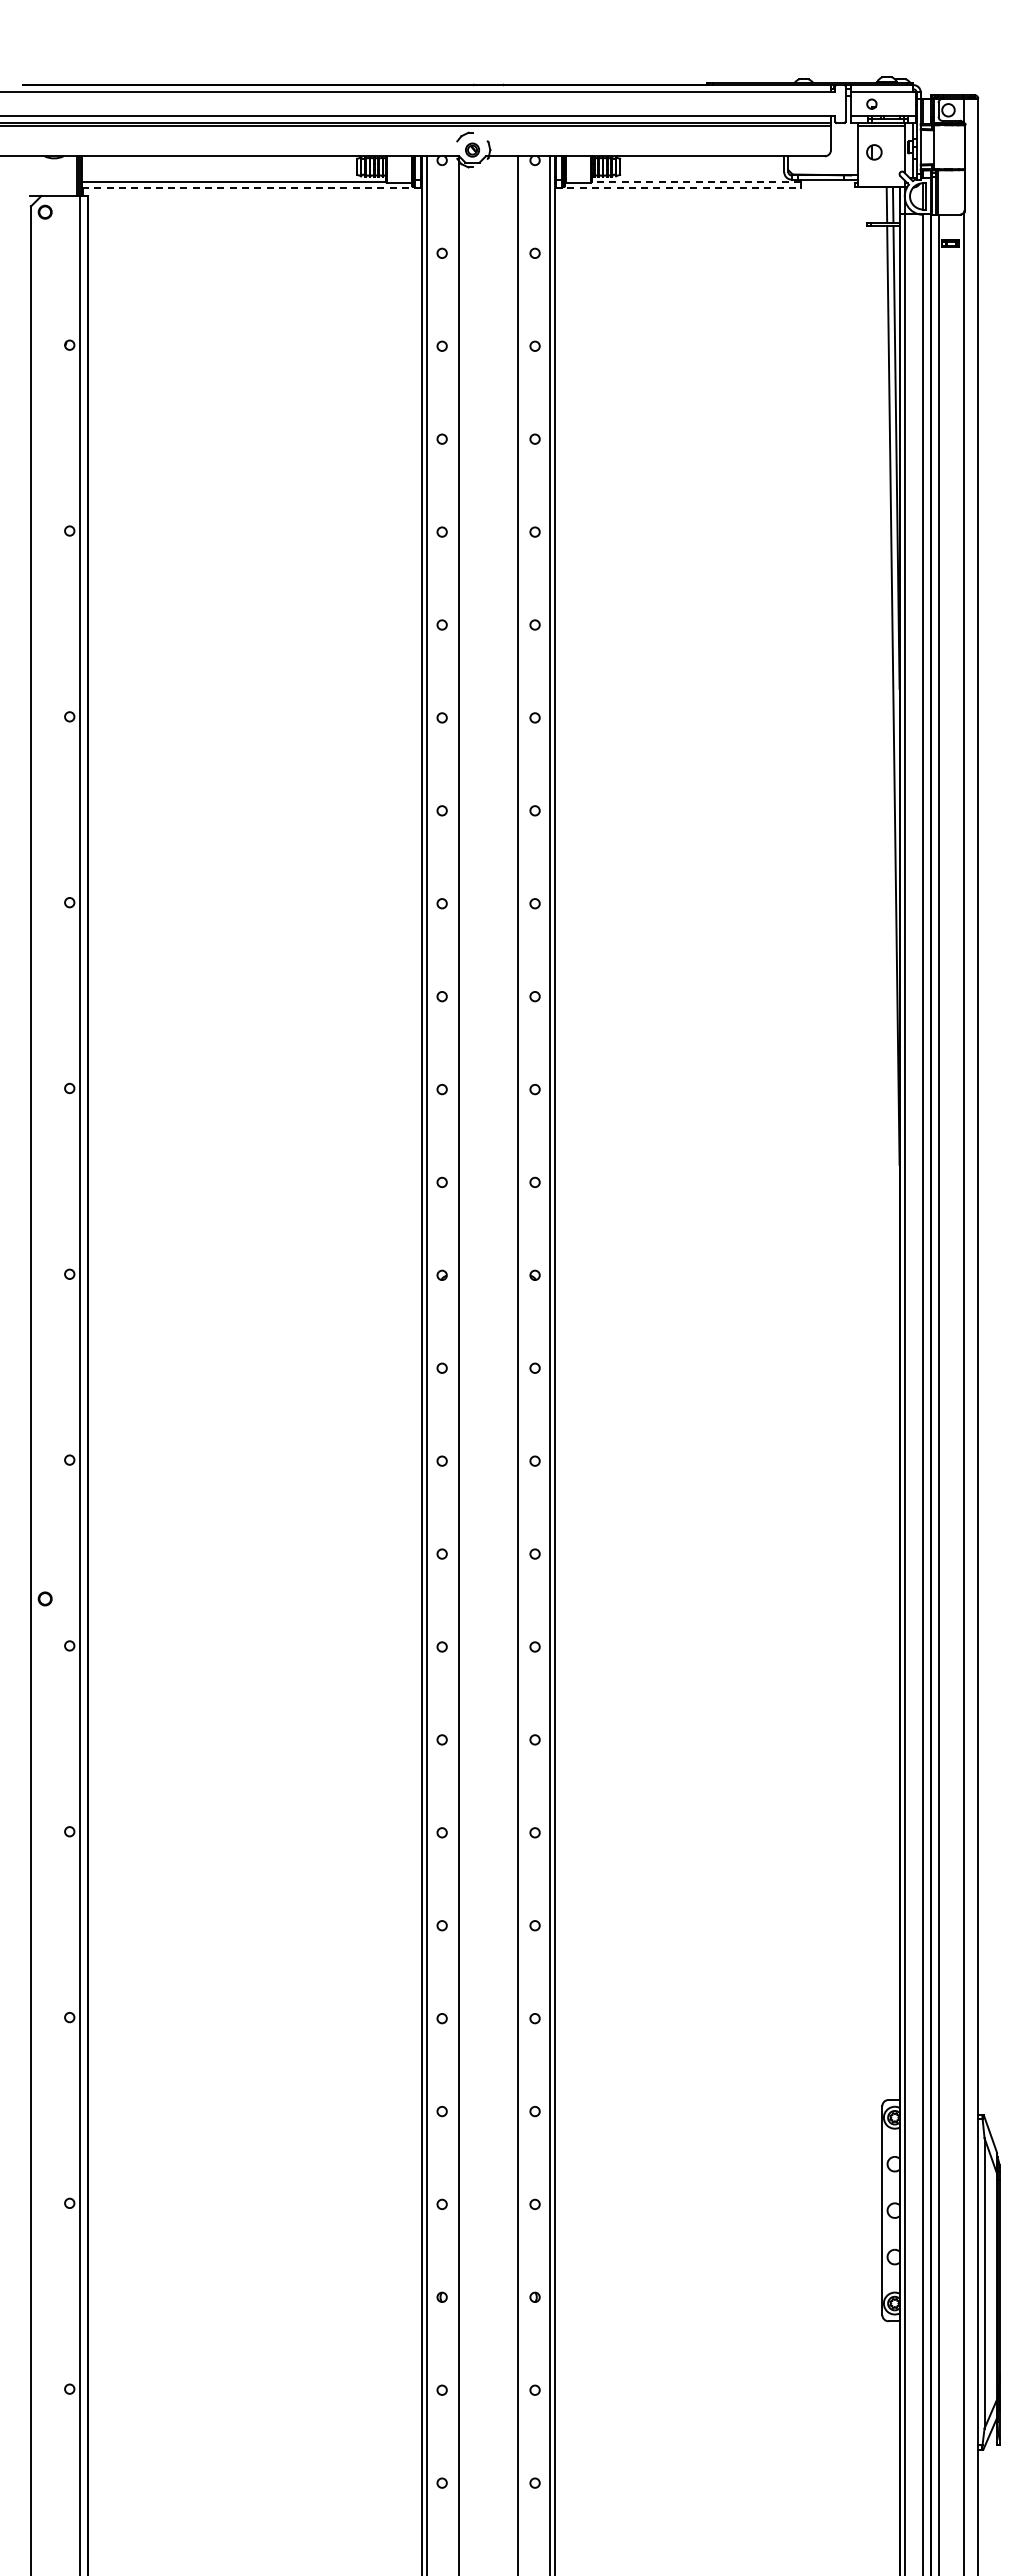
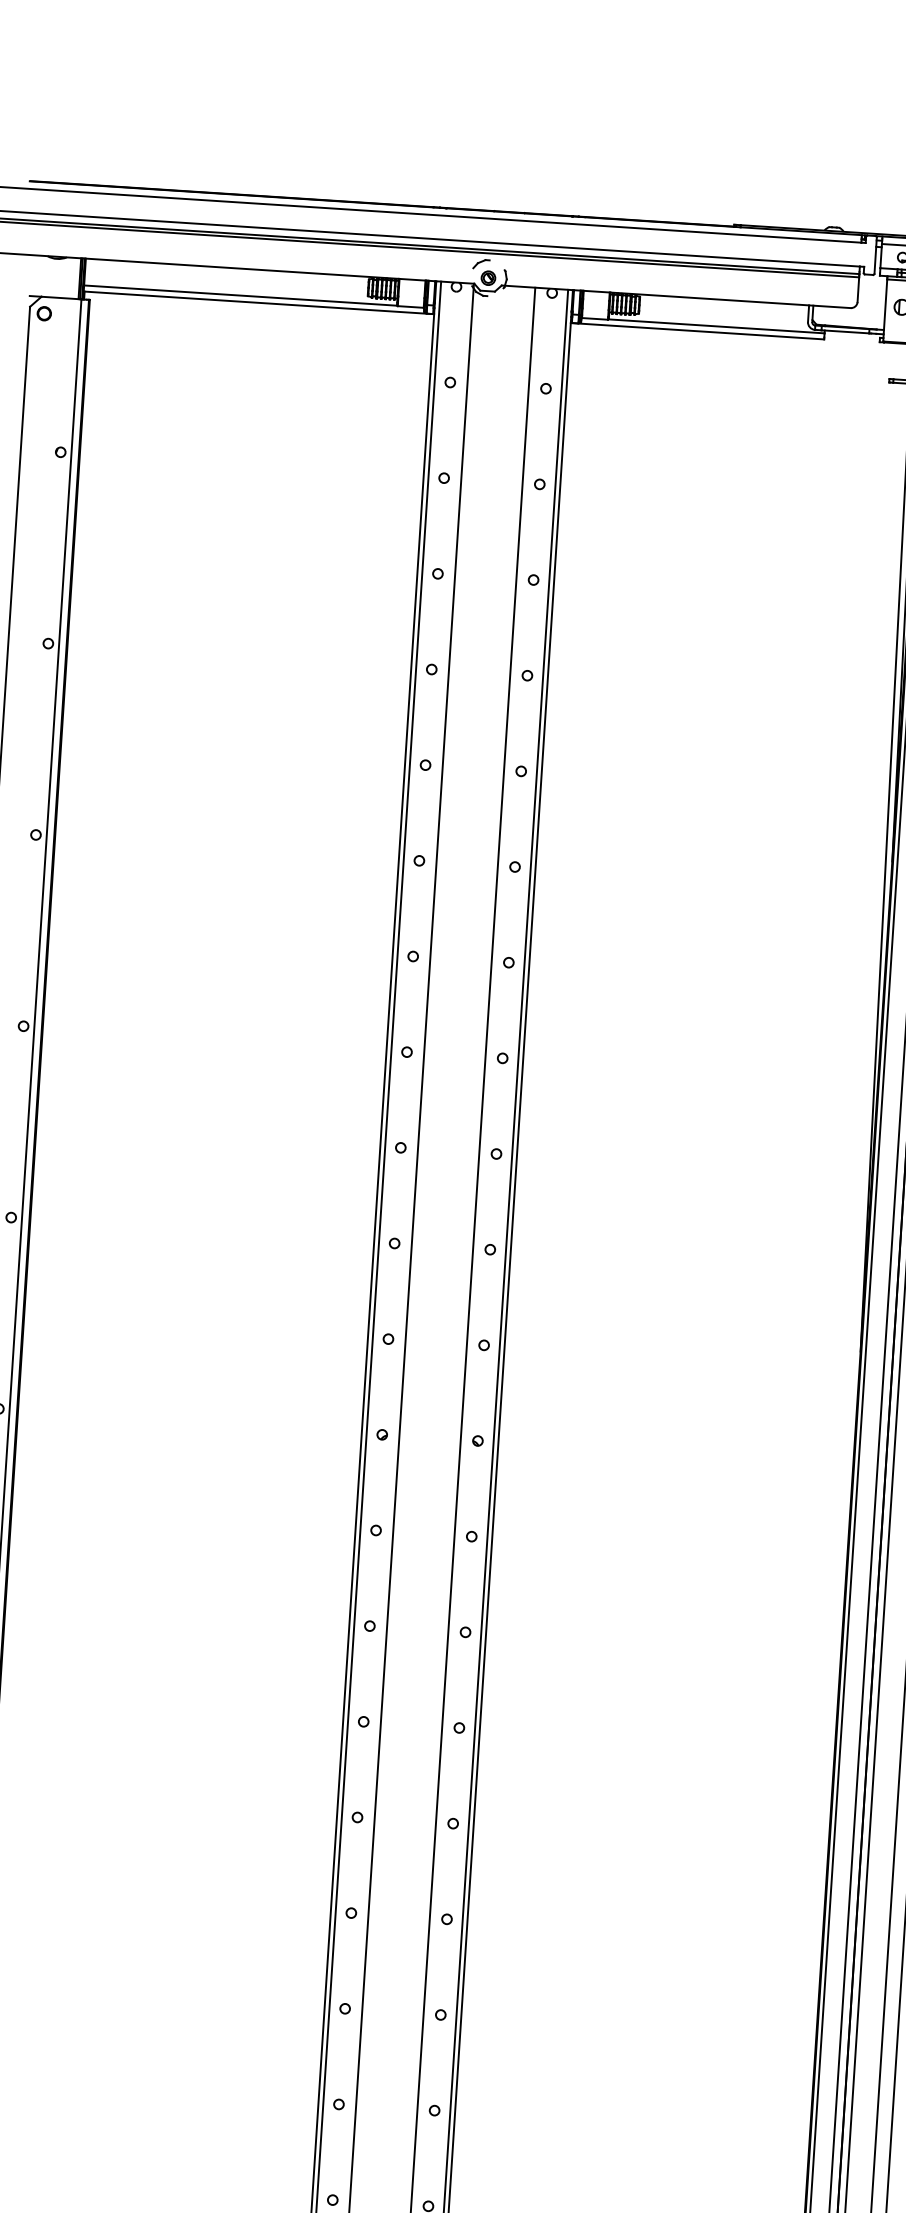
line: (696, 182) -> (716, 326), dashed -> solid
line: (252, 188) -> (259, 303), dashed -> solid
line: (678, 188) -> (697, 331), dashed -> solid

